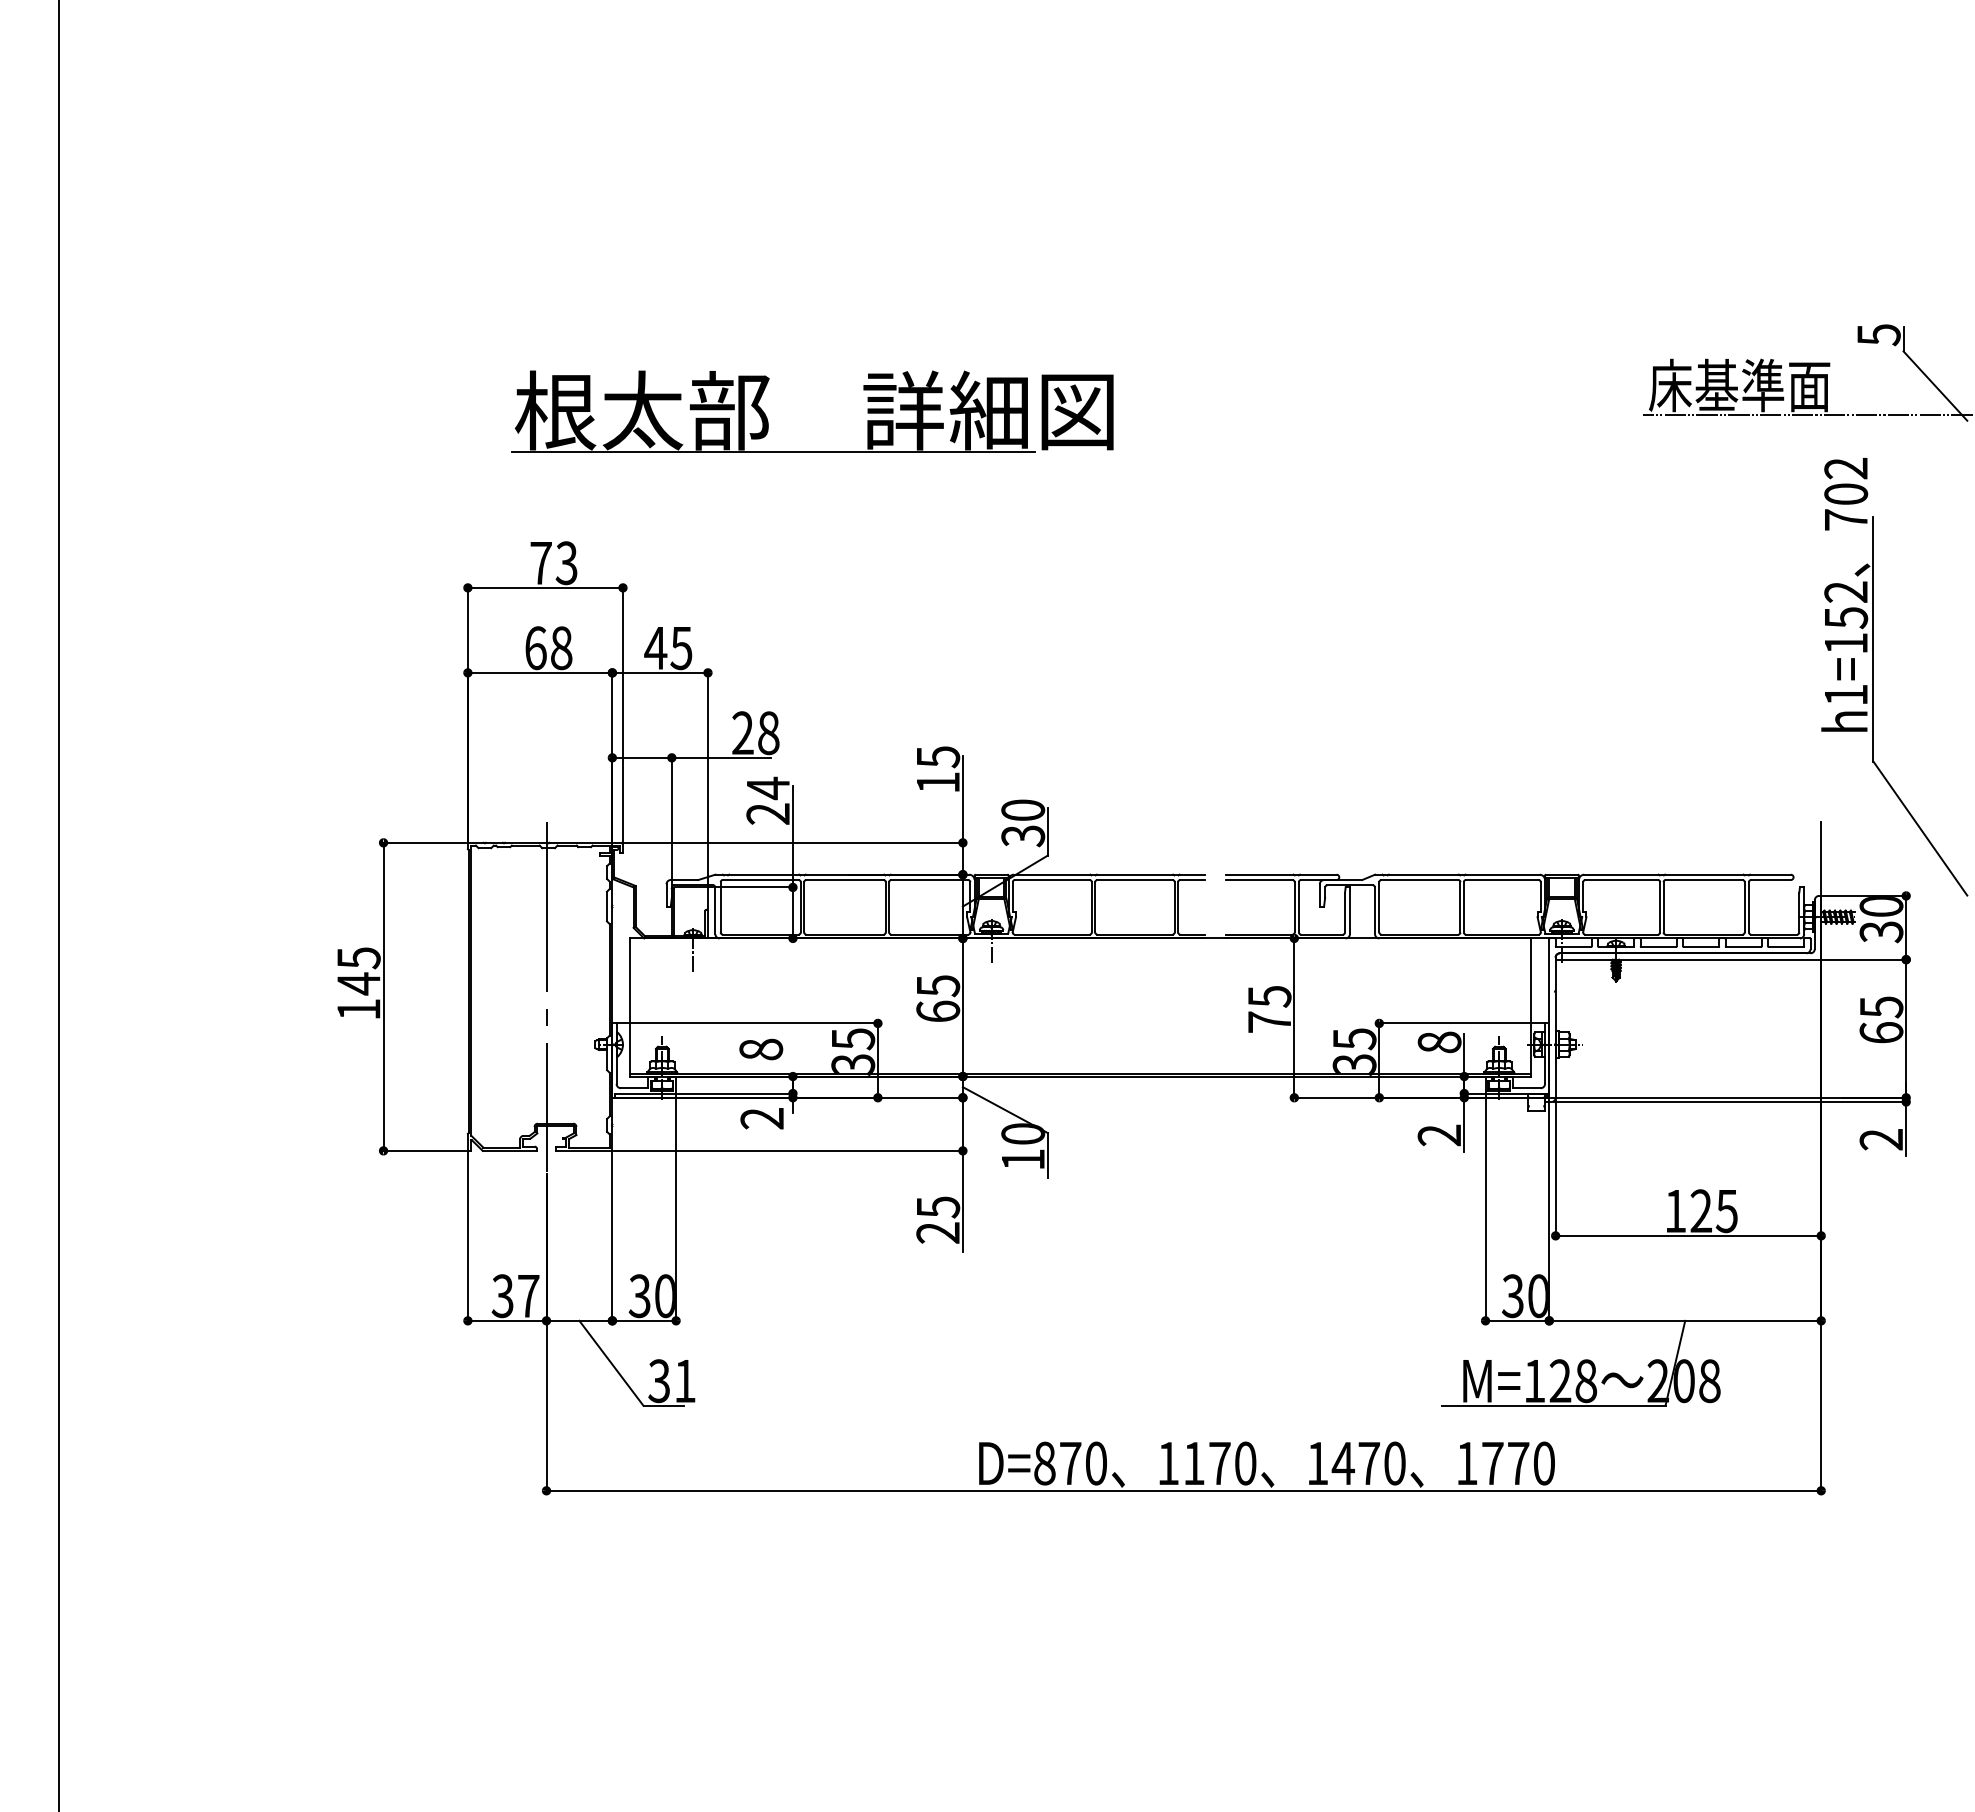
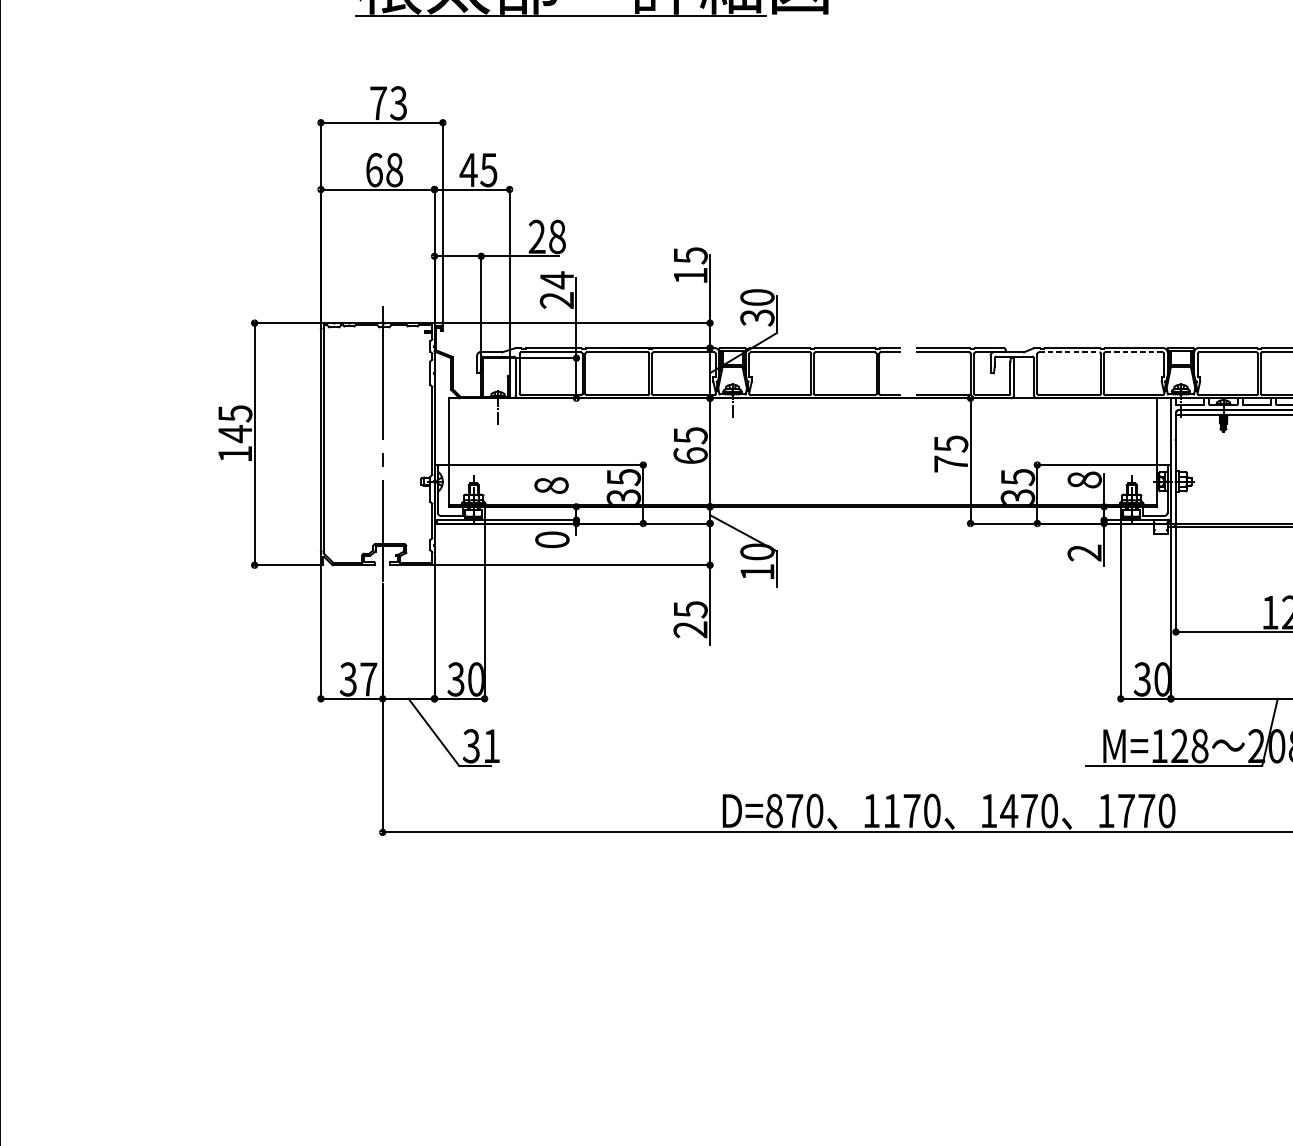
line: (1420, 880) -> (1069, 352), solid -> dashed
line: (1502, 880) -> (1134, 352), solid -> dashed
text: (762, 1118) -> (552, 539), 2 -> 0

